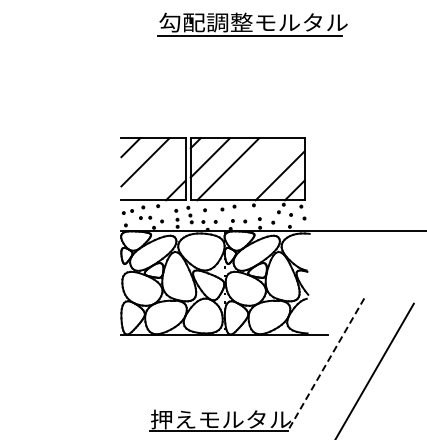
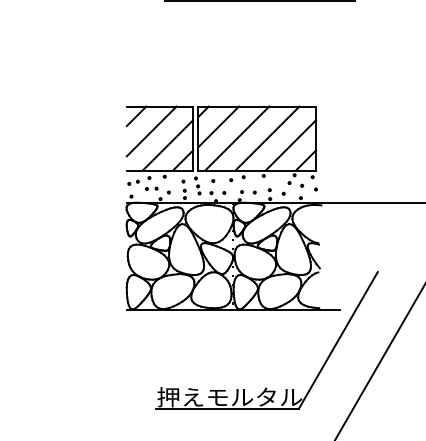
line: (257, 169) -> (267, 138), added
line: (160, 175) -> (167, 145), added
line: (325, 364) -> (337, 340), dashed -> solid

